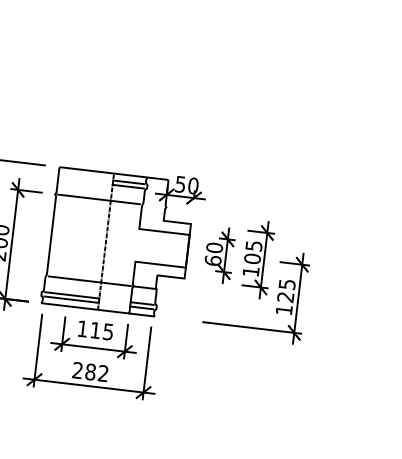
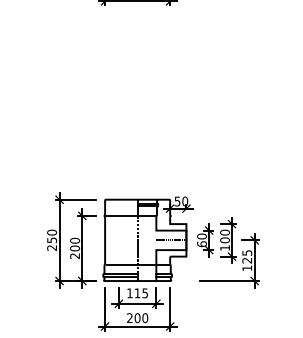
text: (253, 245) -> (224, 232), 105 -> 100
line: (162, 248) -> (171, 240), added
text: (97, 373) -> (141, 318), 282 -> 200

